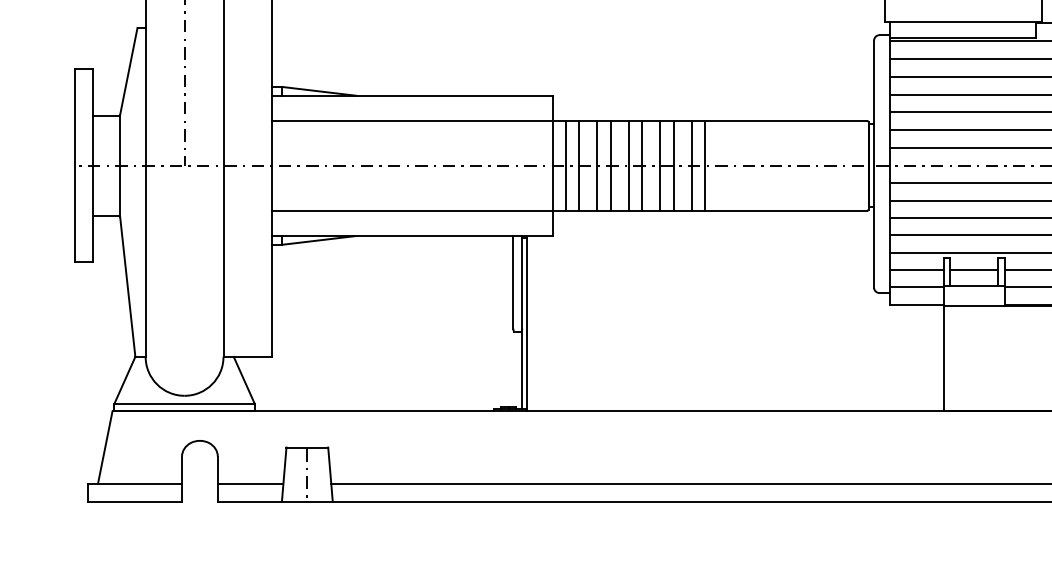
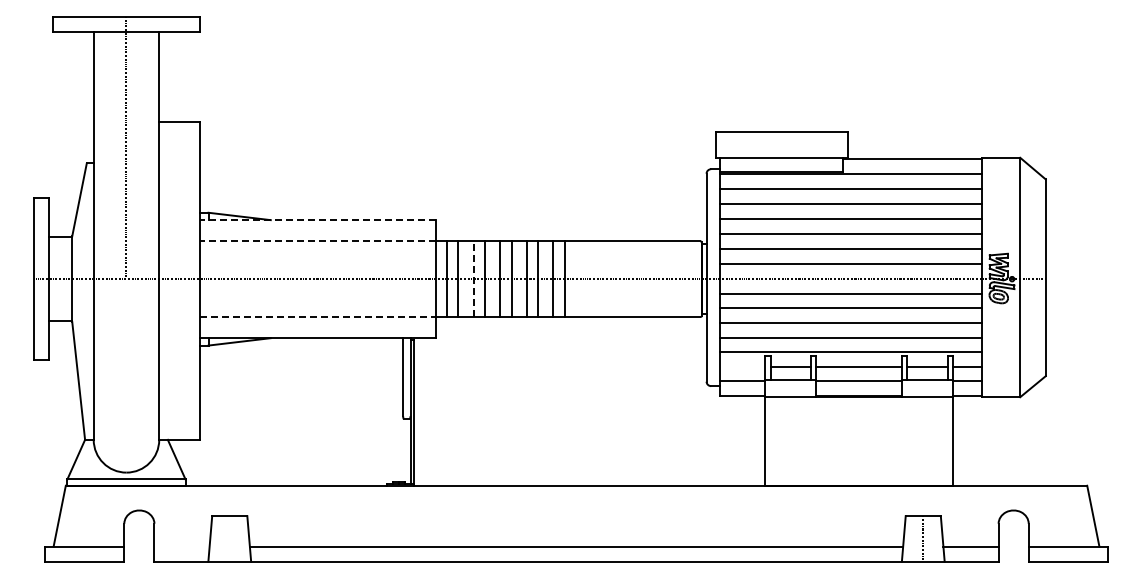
line: (411, 96) -> (317, 220), solid -> dashed
line: (411, 121) -> (317, 241), solid -> dashed
line: (597, 166) -> (473, 279), solid -> dashed
line: (412, 211) -> (318, 317), solid -> dashed
line: (916, 269) -> (742, 366), removed
line: (307, 474) -> (229, 538), removed
line: (249, 483) -> (181, 546), removed

